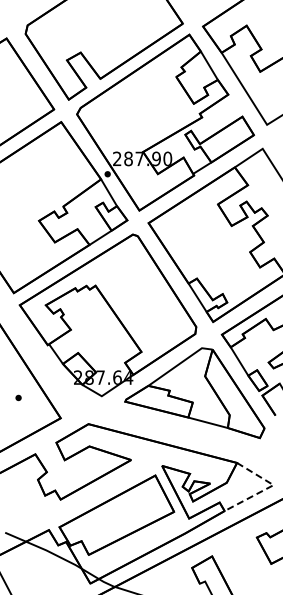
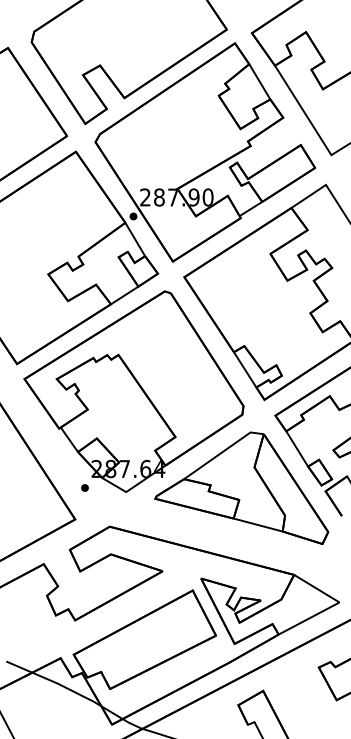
part: (18, 397) -> (84, 487), moved
line: (268, 487) -> (333, 605), dashed -> solid

